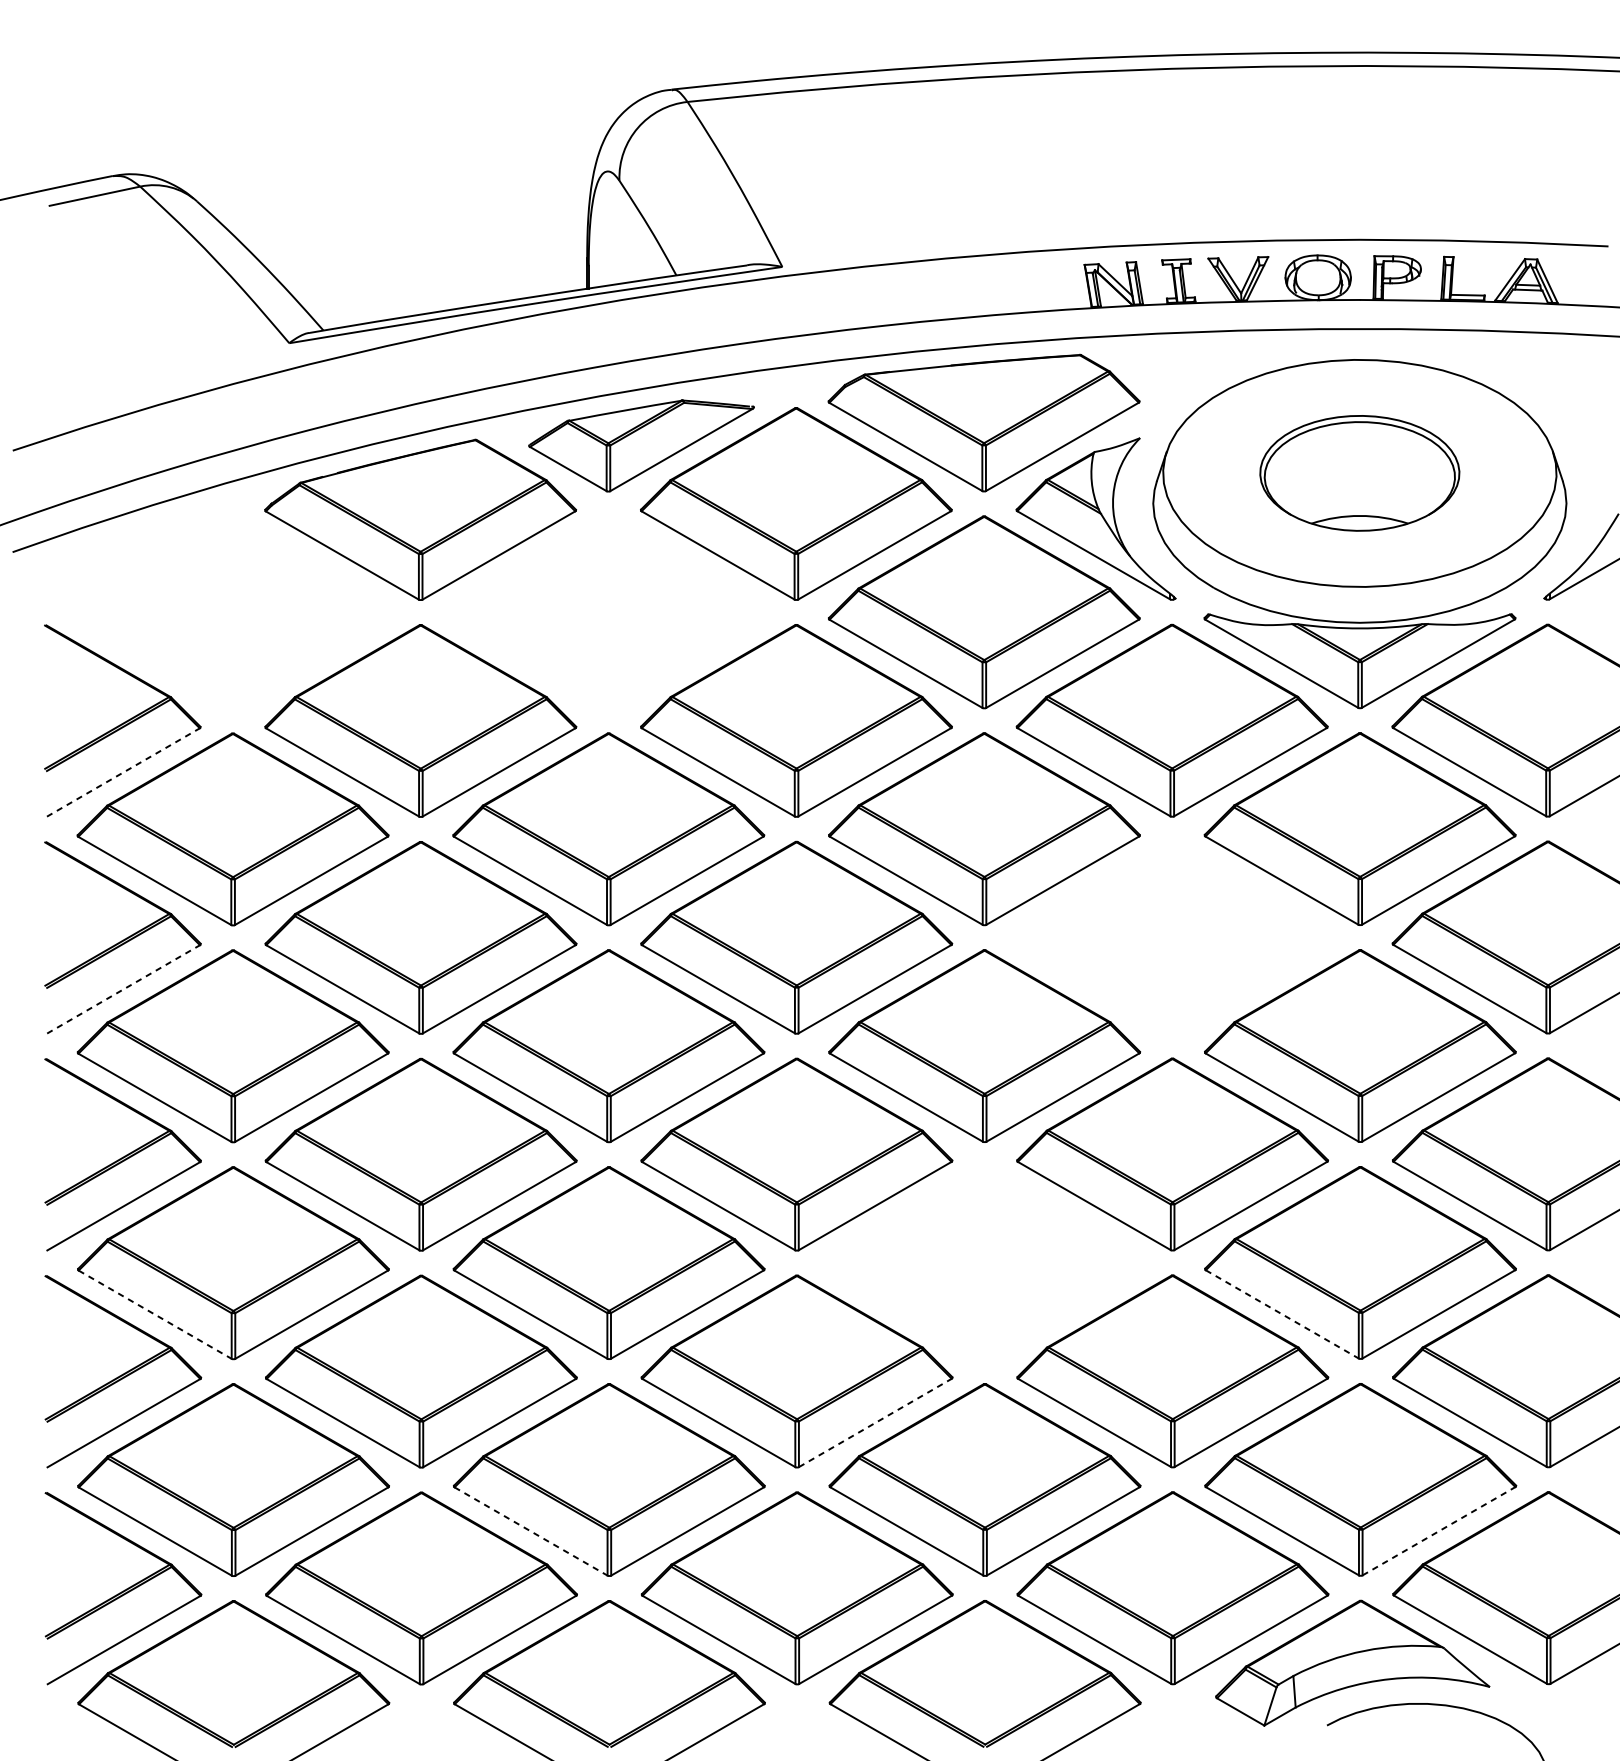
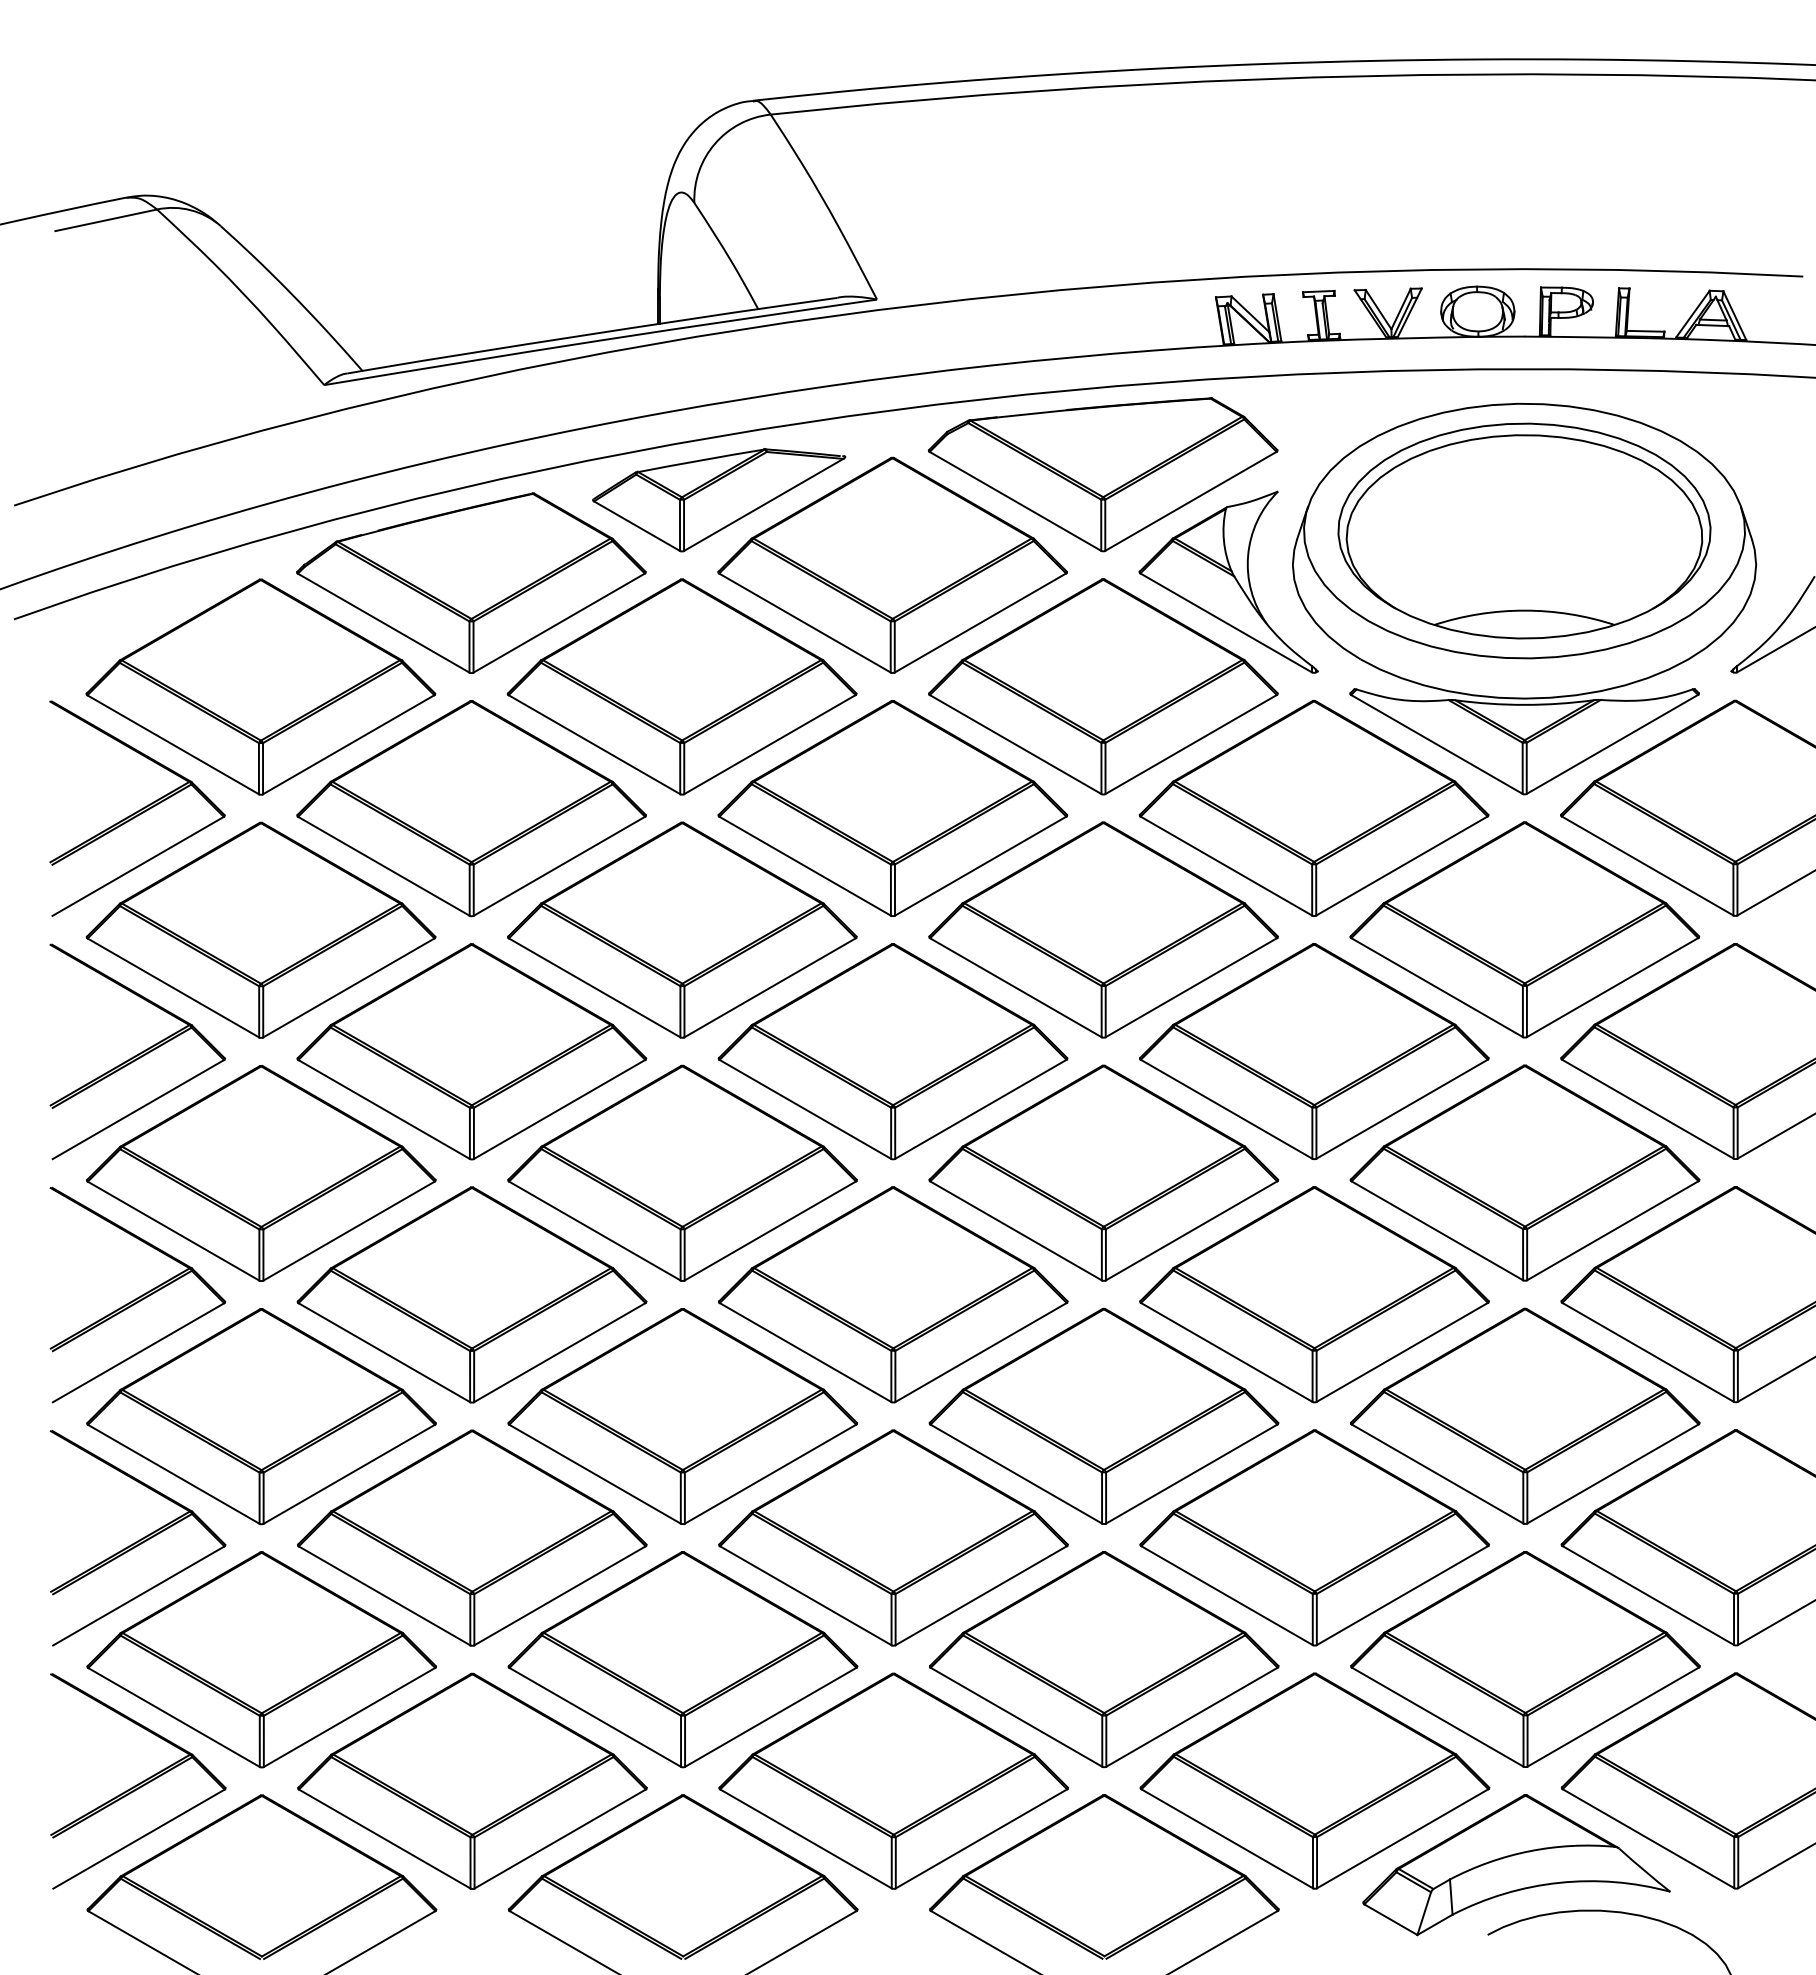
part: (1359, 472) -> (1524, 530), size x1.67
part: (232, 612) -> (260, 686), added
part: (607, 612) -> (681, 686), added
line: (123, 772) -> (138, 866), dashed -> solid
part: (1172, 937) -> (1314, 1051), added
line: (123, 989) -> (138, 1109), dashed -> solid
part: (984, 1263) -> (1103, 1416), added
line: (155, 1314) -> (174, 1474), dashed -> solid
line: (1282, 1314) -> (1437, 1474), dashed -> solid
line: (875, 1422) -> (981, 1595), dashed -> solid
line: (531, 1531) -> (595, 1717), dashed -> solid
line: (1439, 1531) -> (1613, 1717), dashed -> solid

